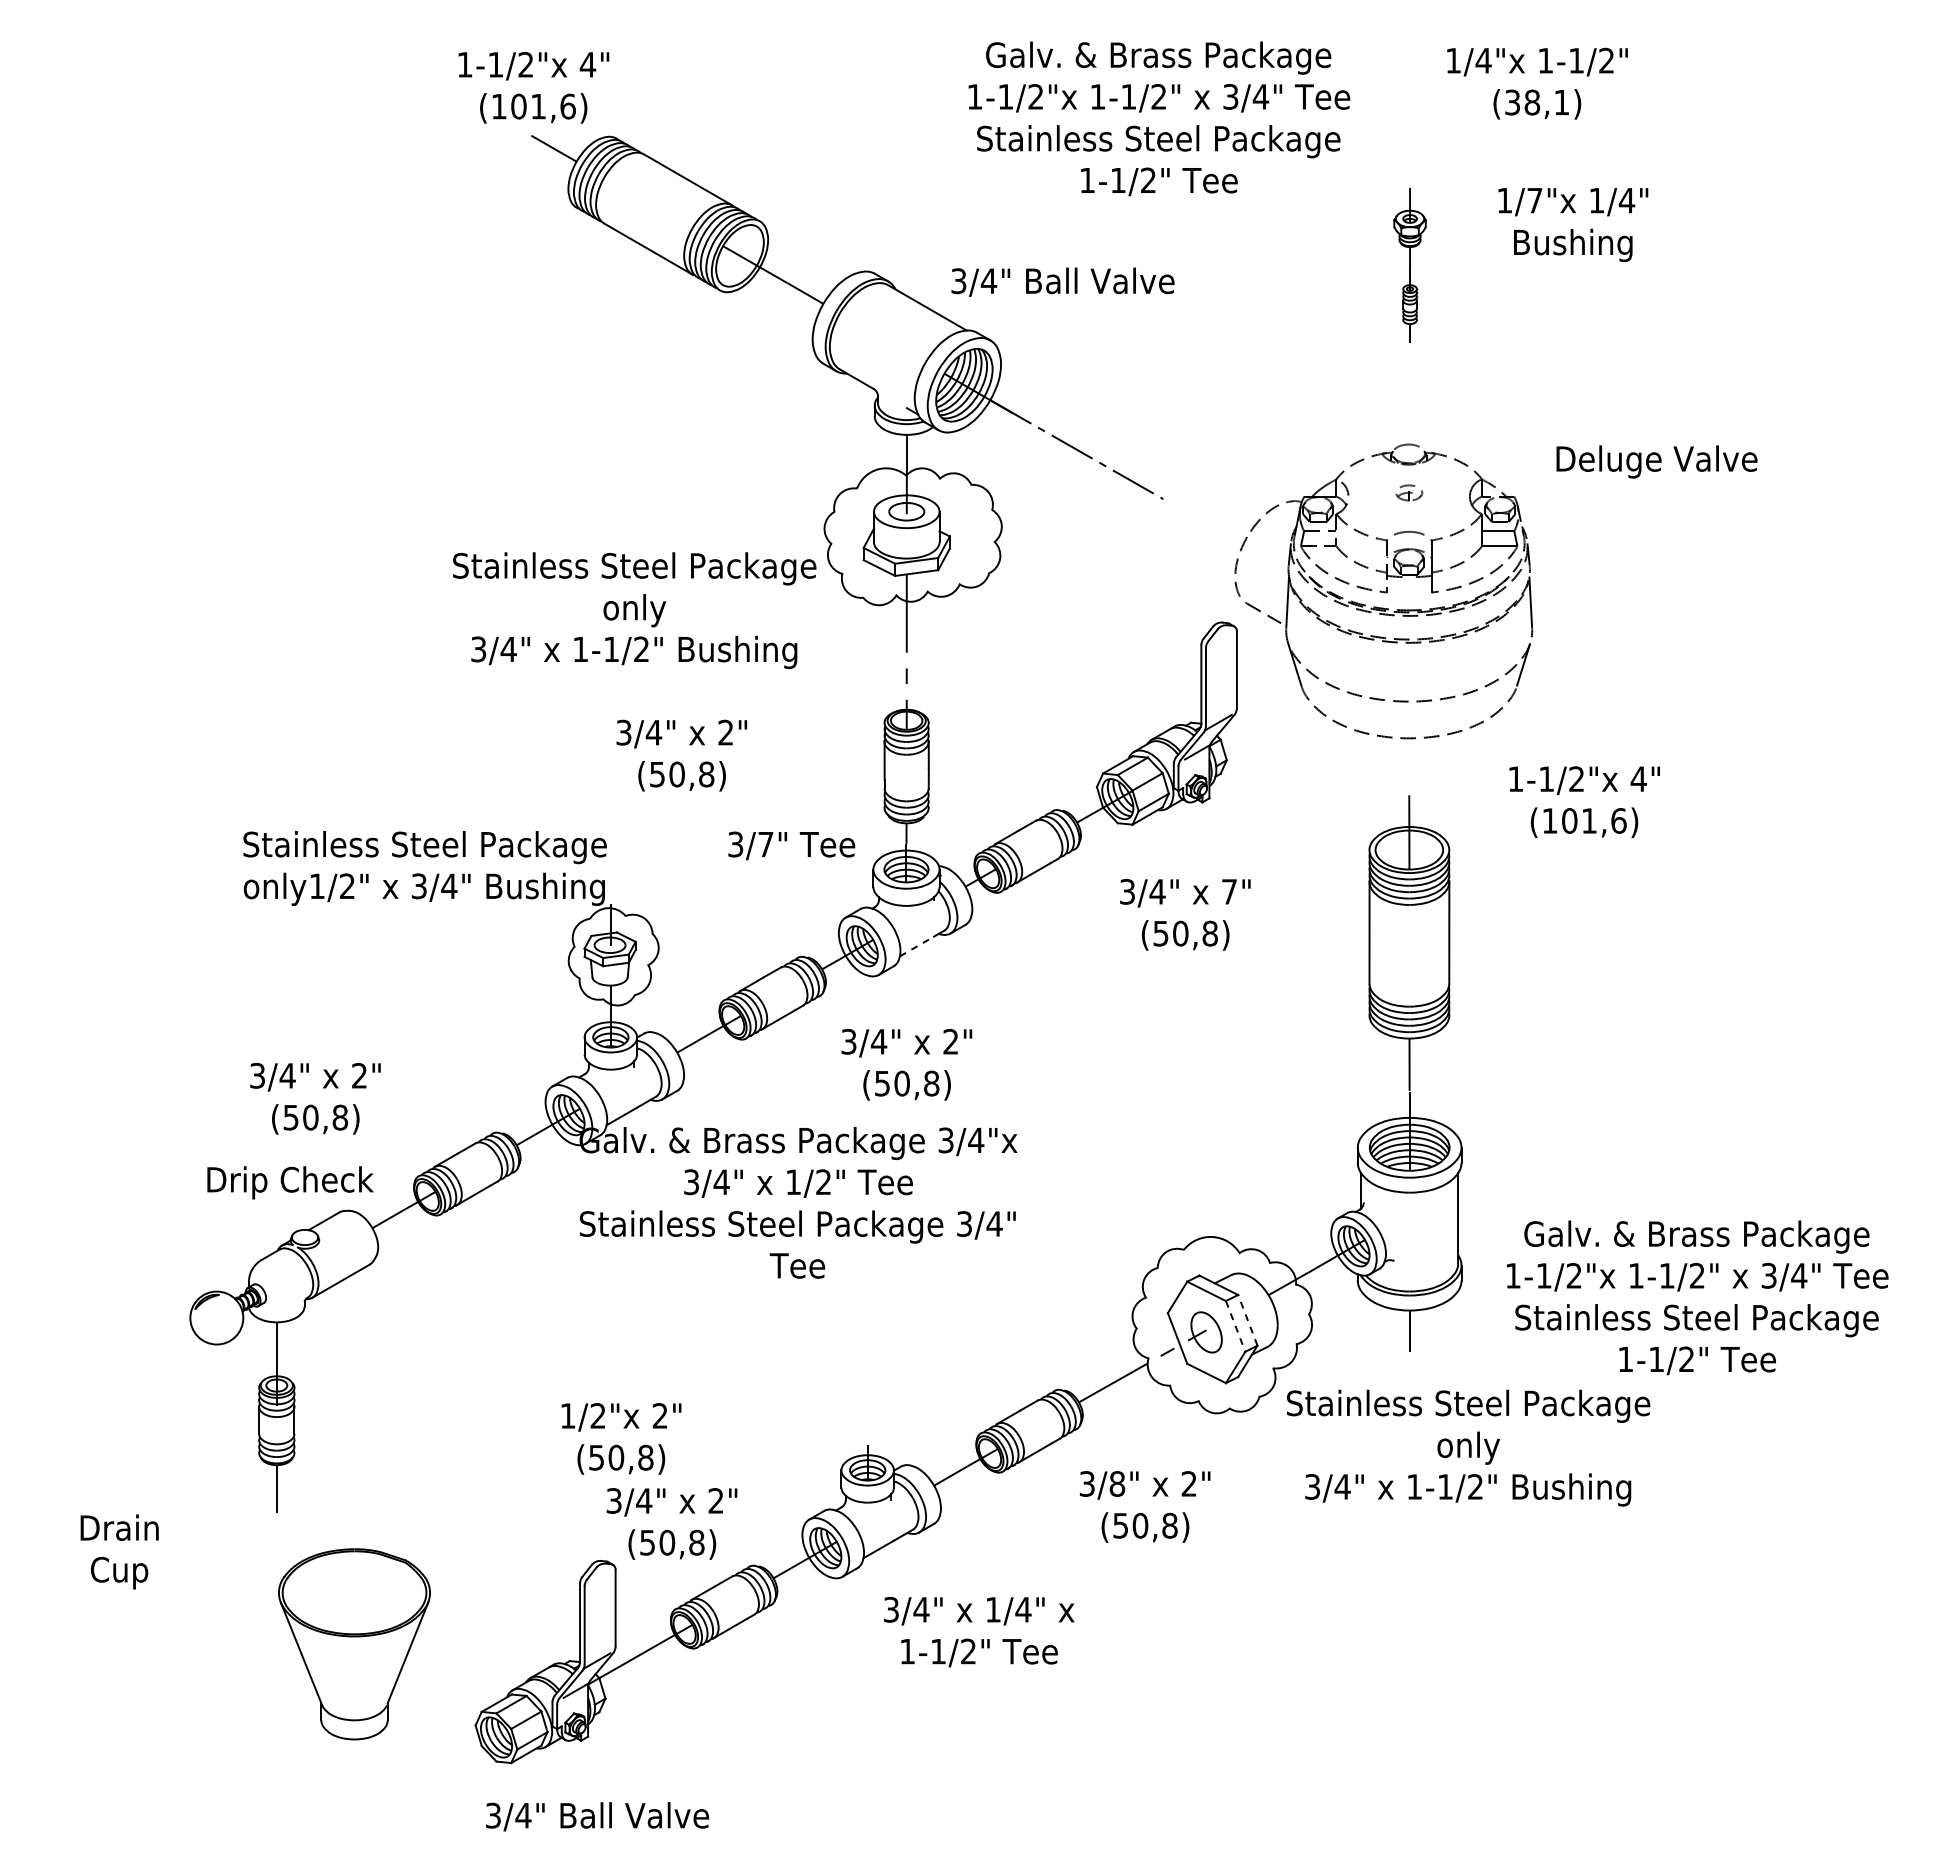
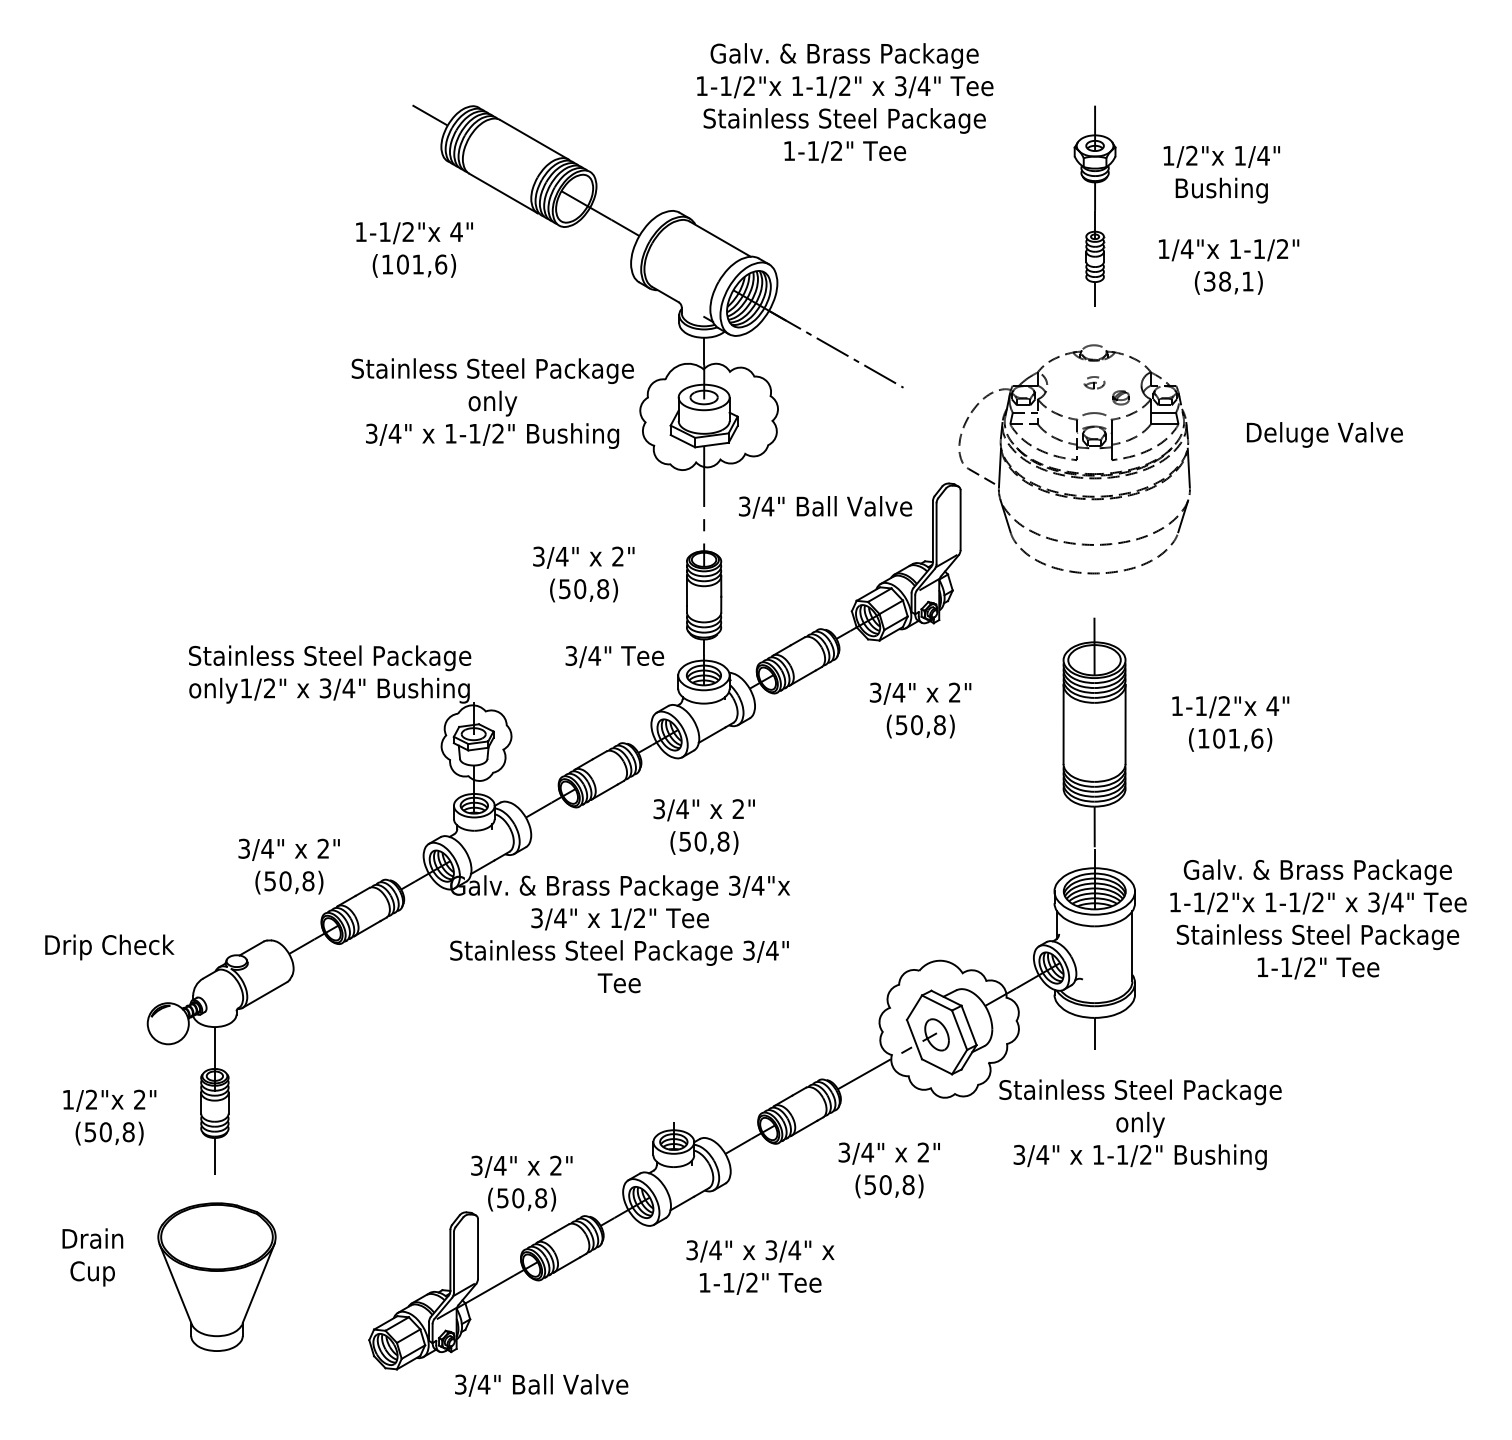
text: (1537, 83) -> (1229, 266), moved
text: (533, 87) -> (414, 249), moved
text: (1159, 118) -> (845, 102), moved
text: (1534, 200) -> (1191, 155), 1/7"x -> 1/2"x
part: (1409, 265) -> (1094, 206), size x1.67
text: (1062, 281) -> (825, 506), moved
text: (1656, 461) -> (1324, 434), moved
part: (1443, 511) -> (1121, 397), added
text: (634, 610) -> (492, 403), moved
text: (681, 755) -> (583, 574), moved
text: (1584, 801) -> (1230, 723), moved
text: (765, 844) -> (594, 655), 3/7" -> 3/4"
text: (1229, 891) -> (954, 692), 7" -> 2"
line: (916, 946) -> (711, 735), dashed -> solid
text: (315, 1098) -> (289, 866), moved
text: (290, 1182) -> (109, 947), moved
text: (1697, 1297) -> (1318, 919), moved
line: (1247, 1319) -> (968, 1024), dashed -> solid
line: (1235, 1326) -> (959, 1030), dashed -> solid
text: (621, 1438) -> (109, 1117), moved
text: (1117, 1483) -> (867, 1152), 3/8" -> 3/4"
text: (119, 1551) -> (92, 1257), moved
text: (993, 1609) -> (771, 1250), 1/4" -> 3/4"
part: (354, 1644) -> (216, 1277), moved
text: (597, 1816) -> (541, 1385), moved

